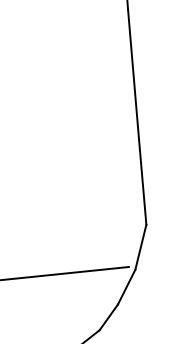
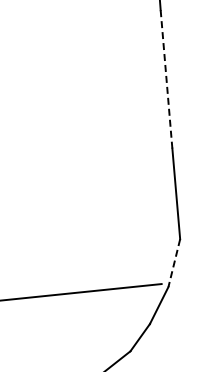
line: (133, 74) -> (166, 79), solid -> dashed
line: (141, 247) -> (174, 263), solid -> dashed

